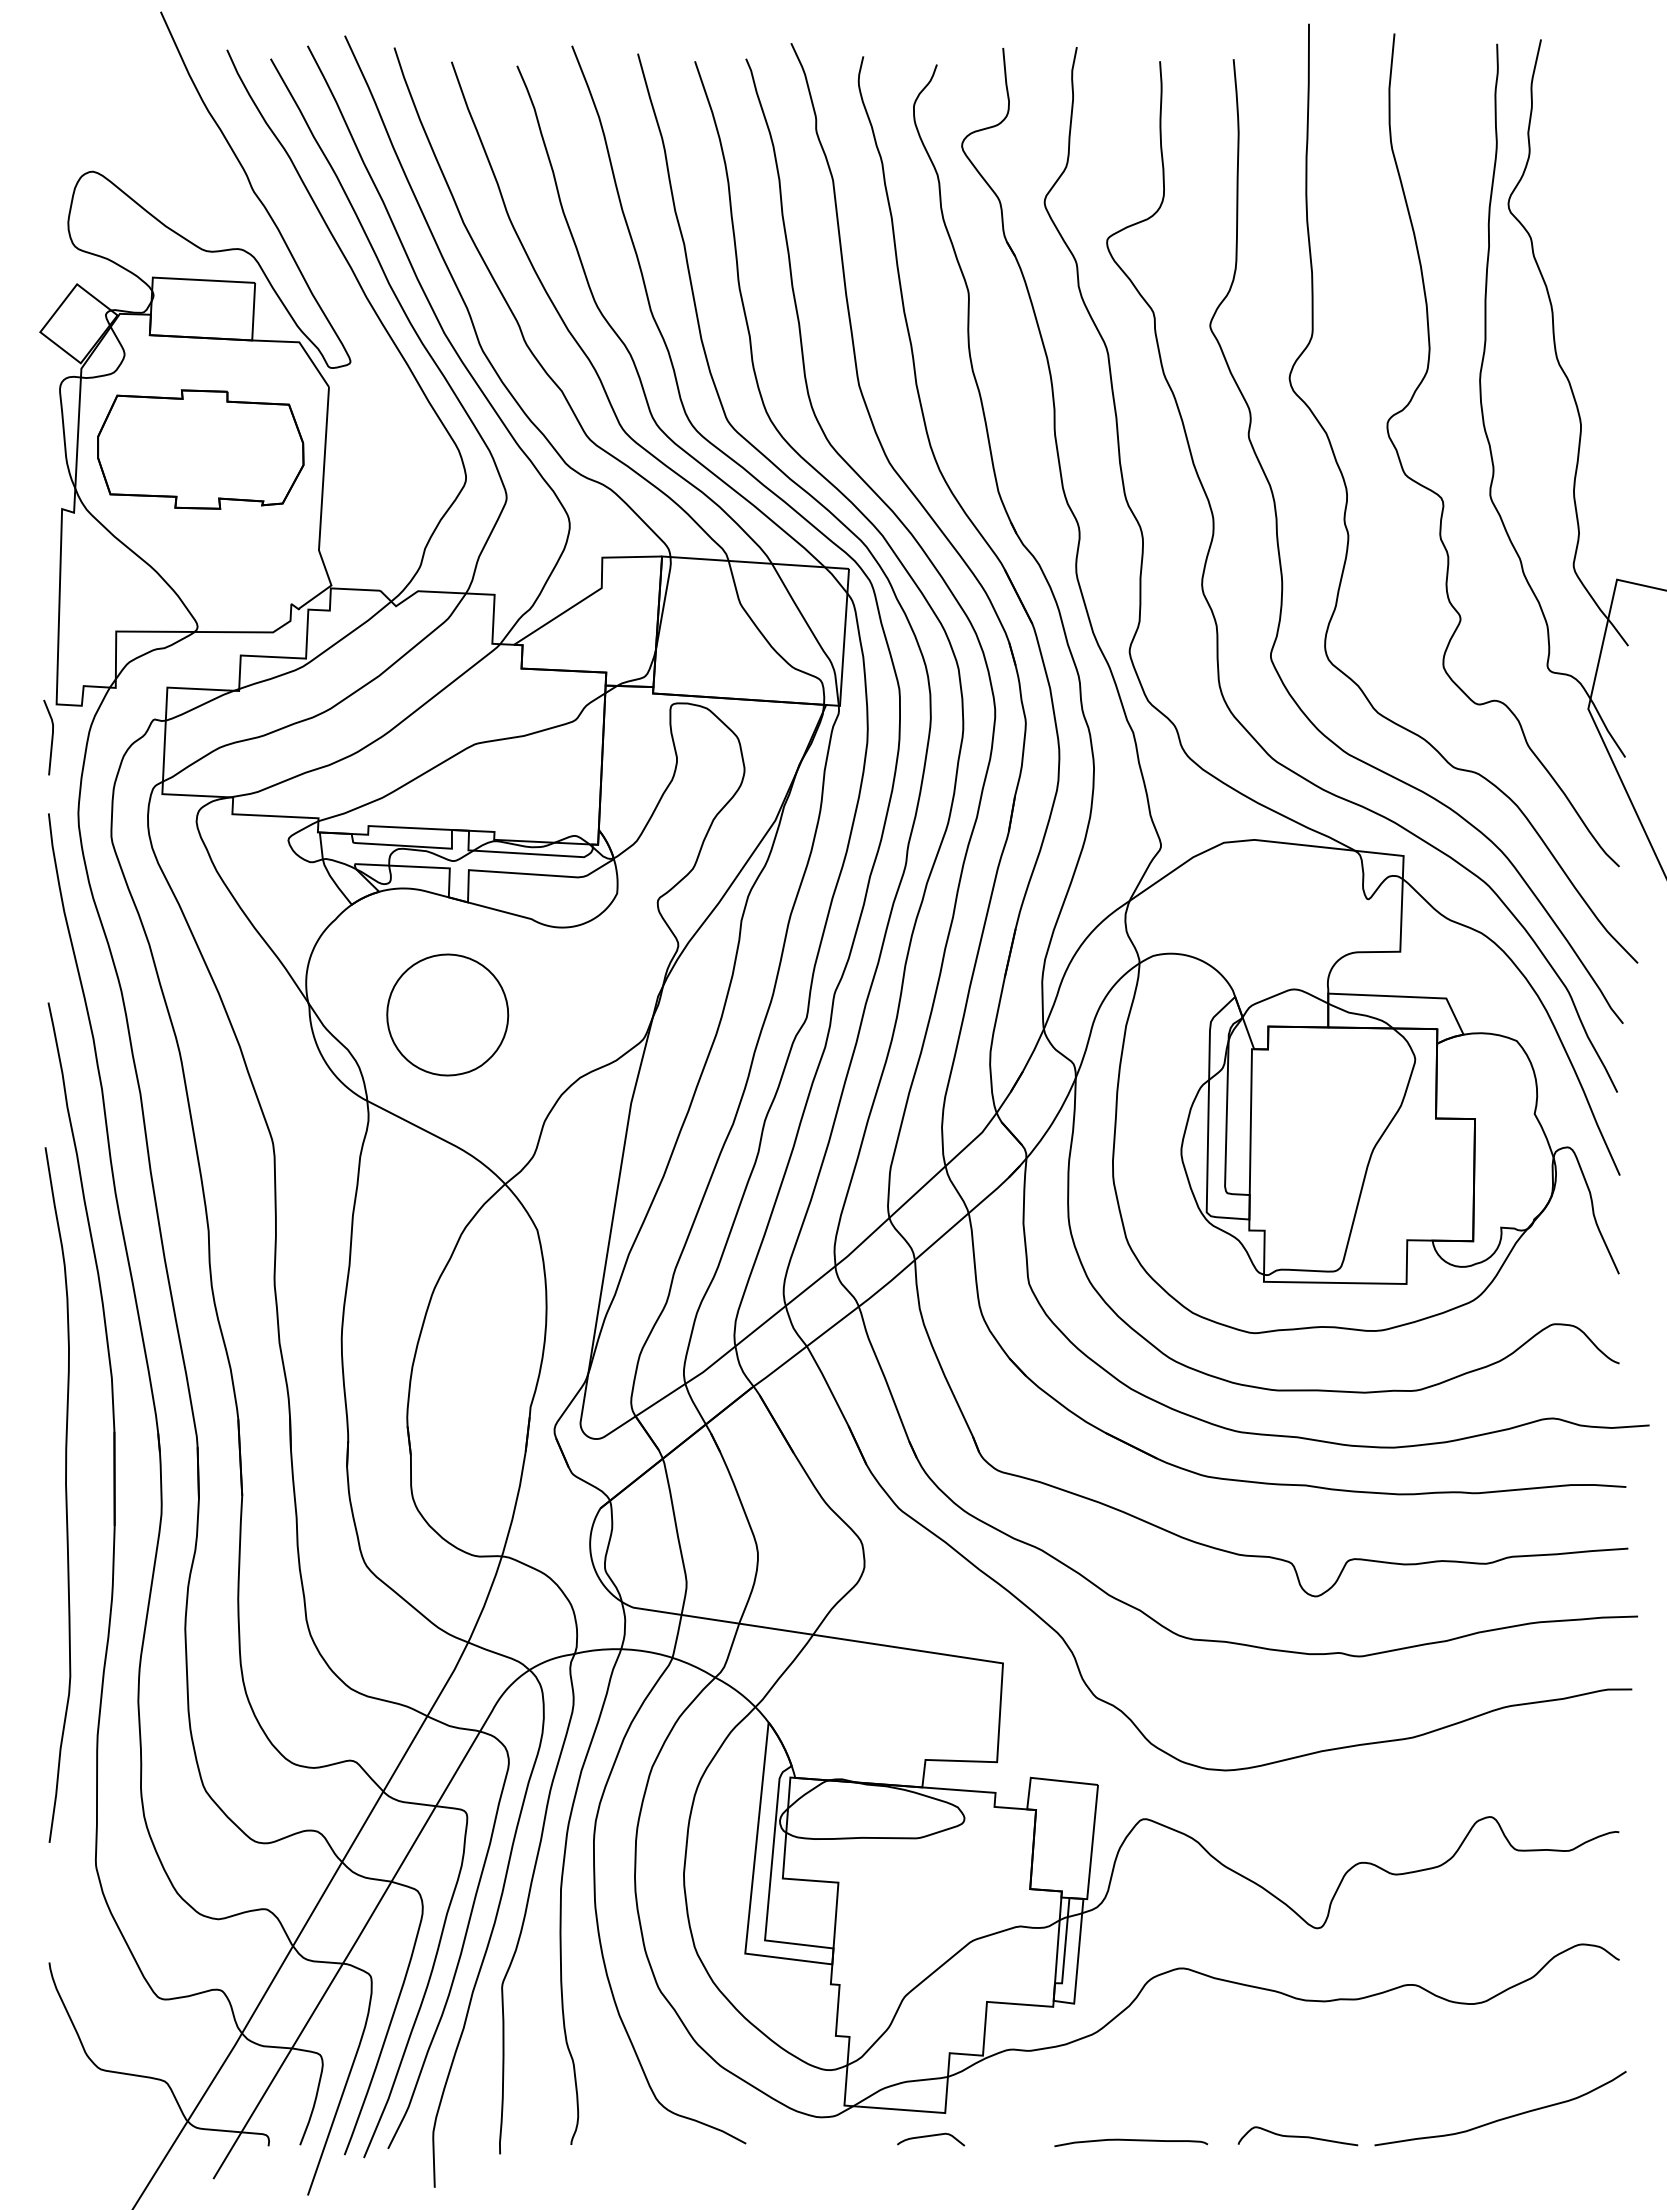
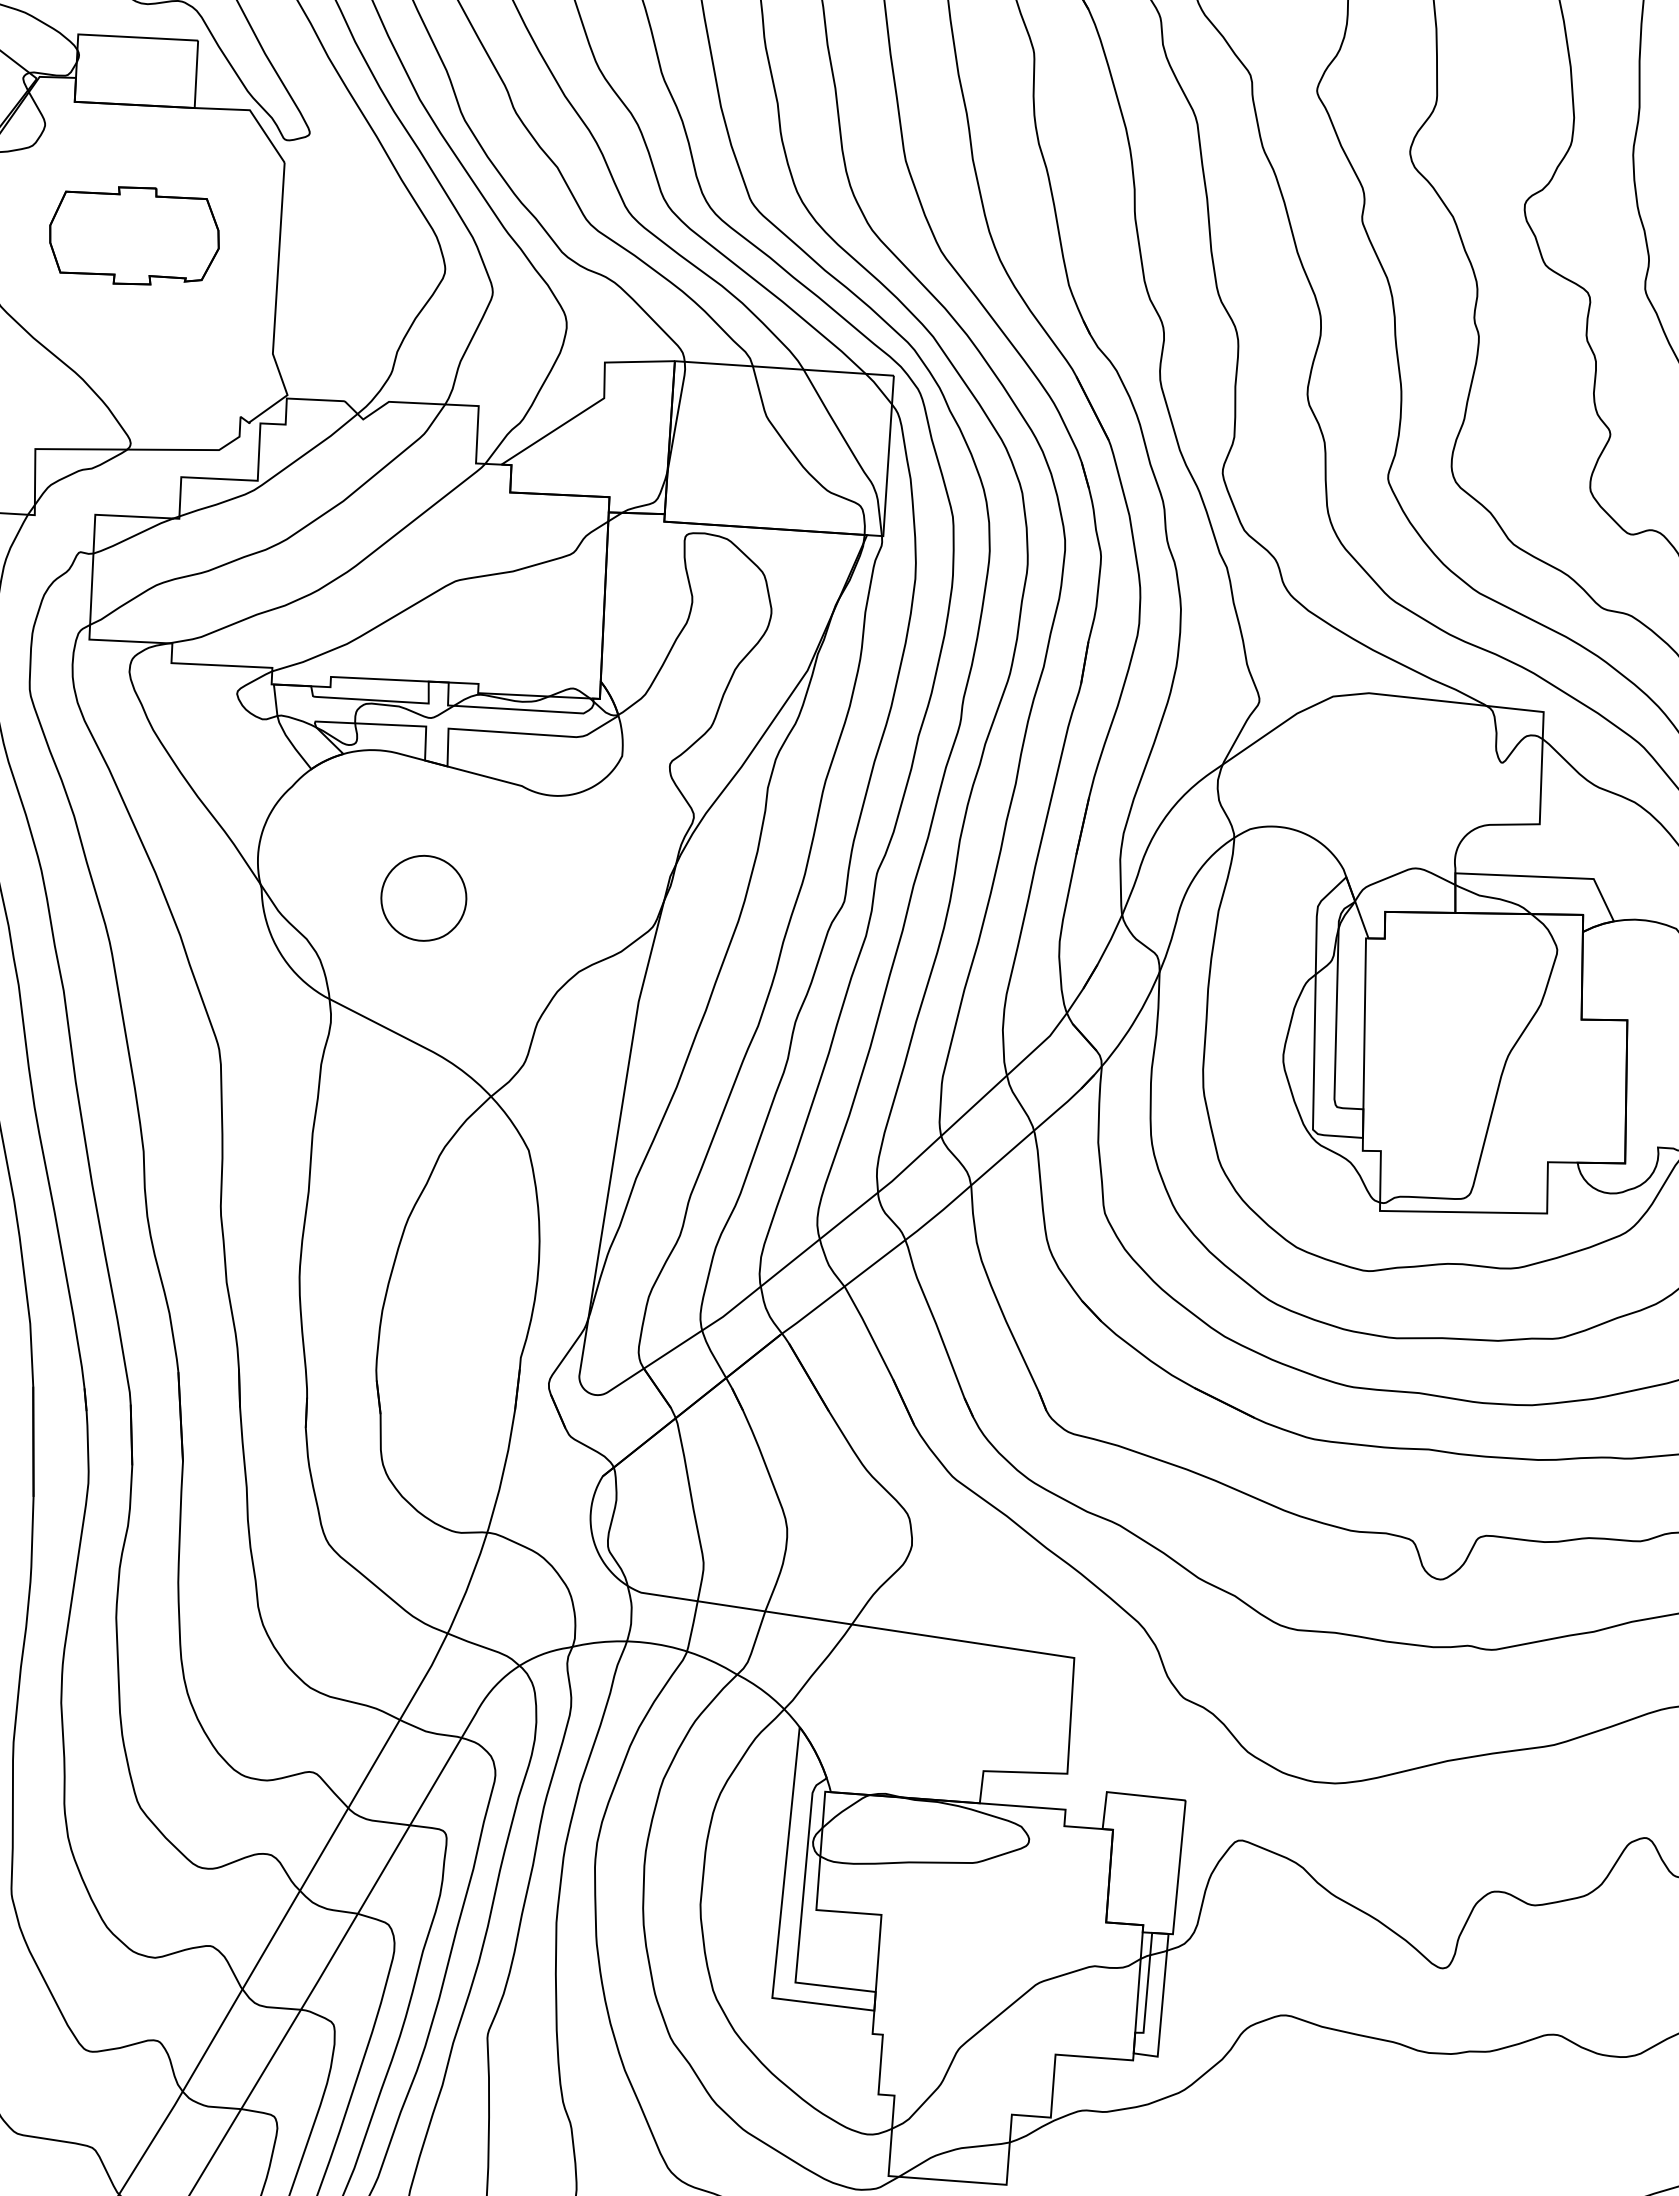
part: (200, 449) -> (134, 235), size x0.7
part: (447, 1014) -> (423, 897), size x0.6

